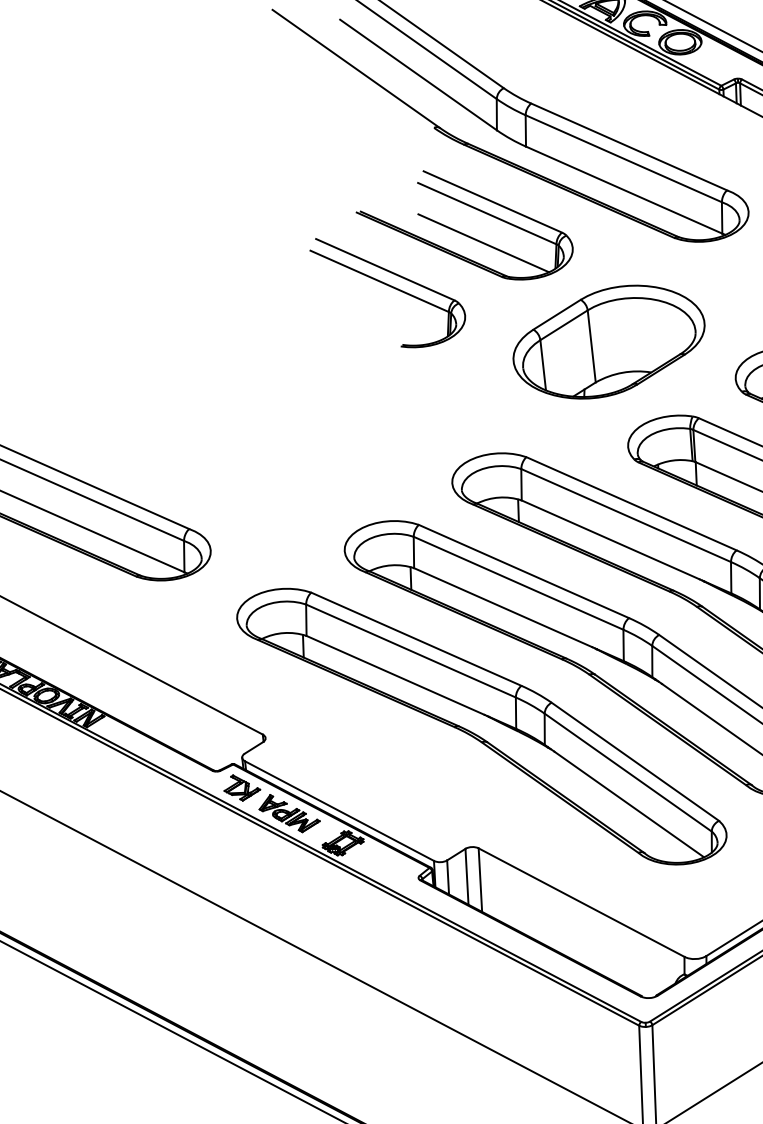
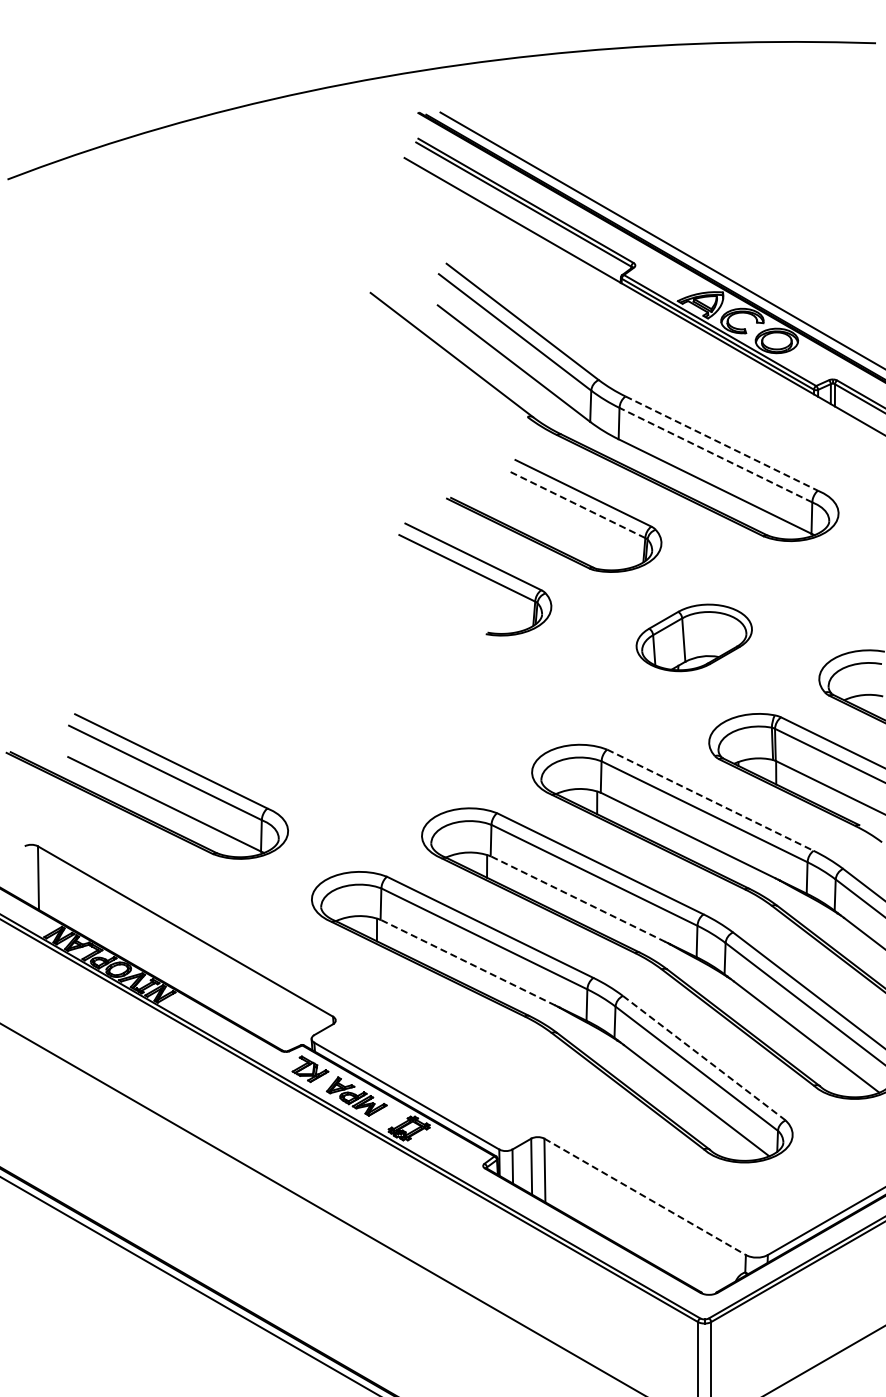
line: (629, 146) -> (722, 443), solid -> dashed
line: (623, 158) -> (715, 454), solid -> dashed
line: (487, 213) -> (577, 504), solid -> dashed
line: (483, 242) -> (572, 533), removed
part: (609, 341) -> (694, 637), size x0.6
line: (631, 504) -> (710, 800), solid -> dashed
line: (502, 607) -> (577, 898), solid -> dashed
line: (395, 675) -> (467, 962), solid -> dashed
line: (635, 762) -> (704, 1058), solid -> dashed
line: (581, 903) -> (645, 1197), solid -> dashed

